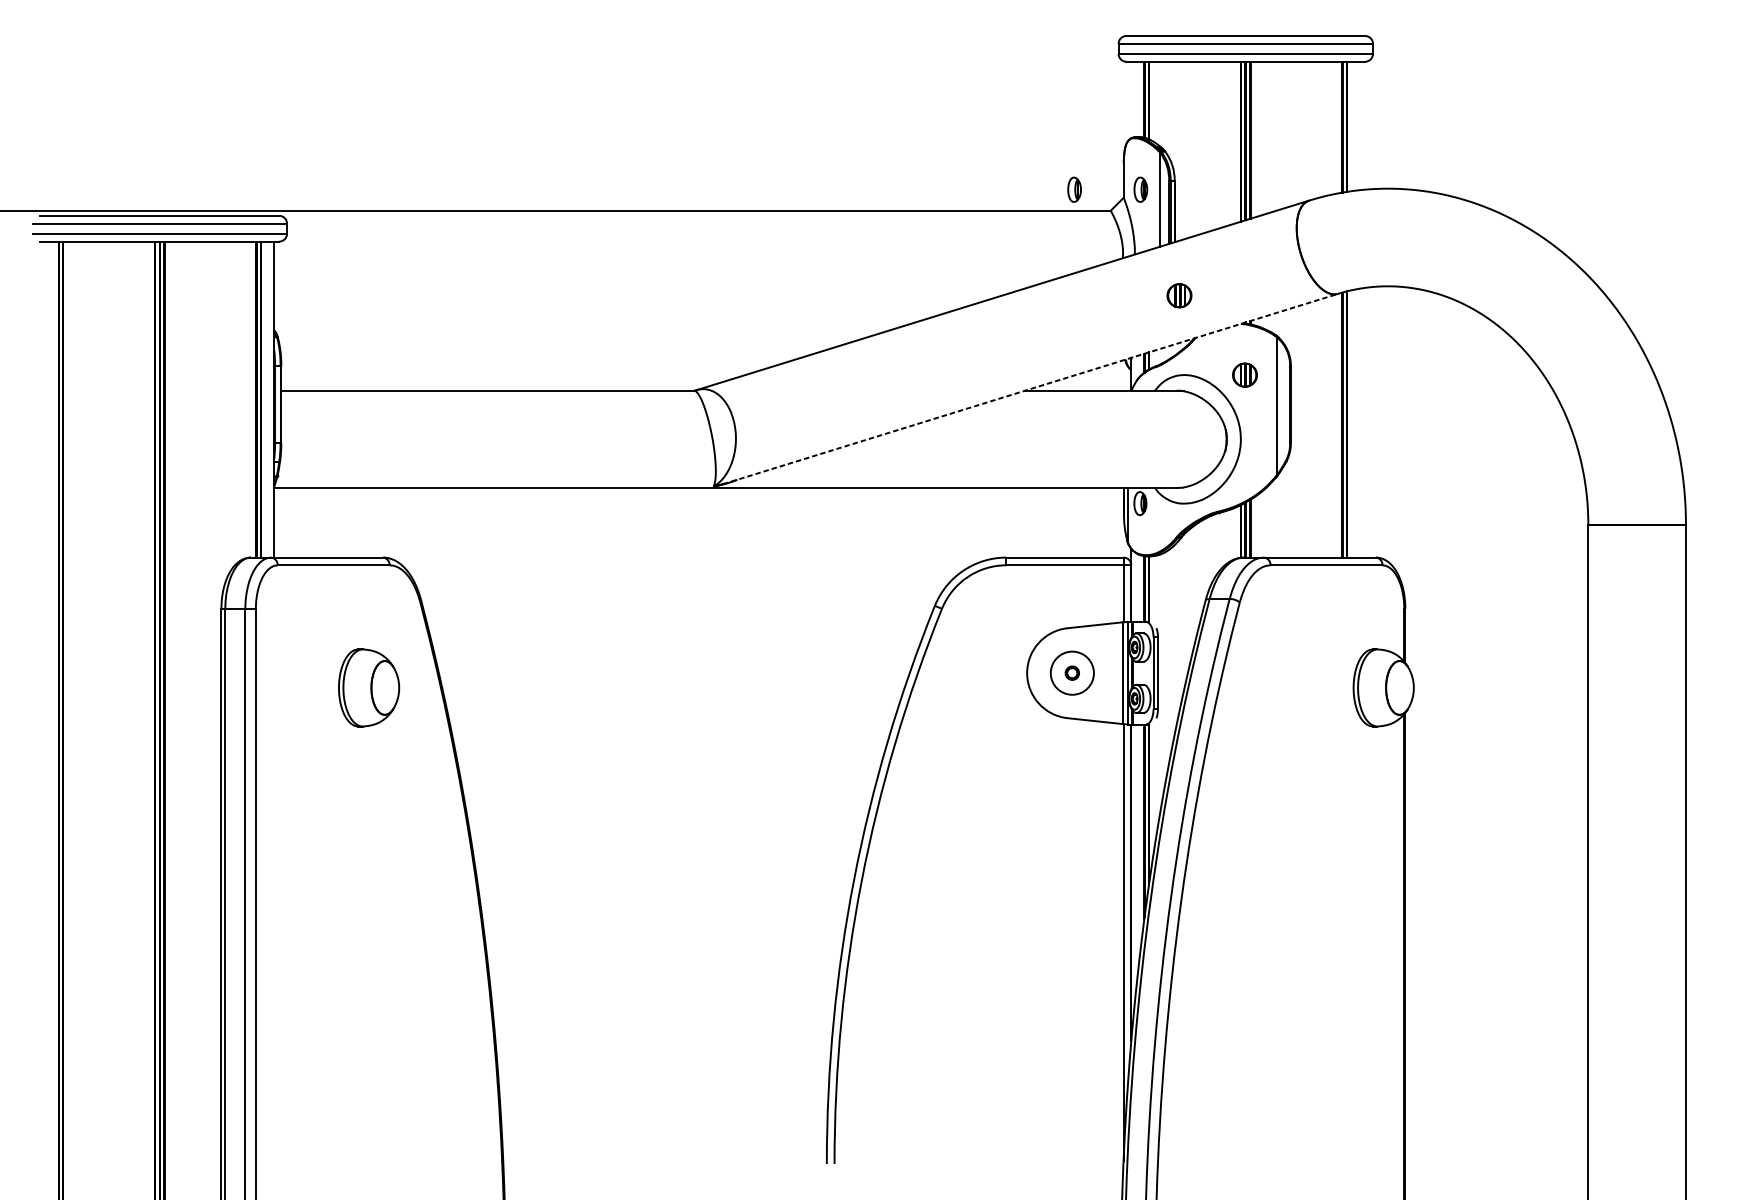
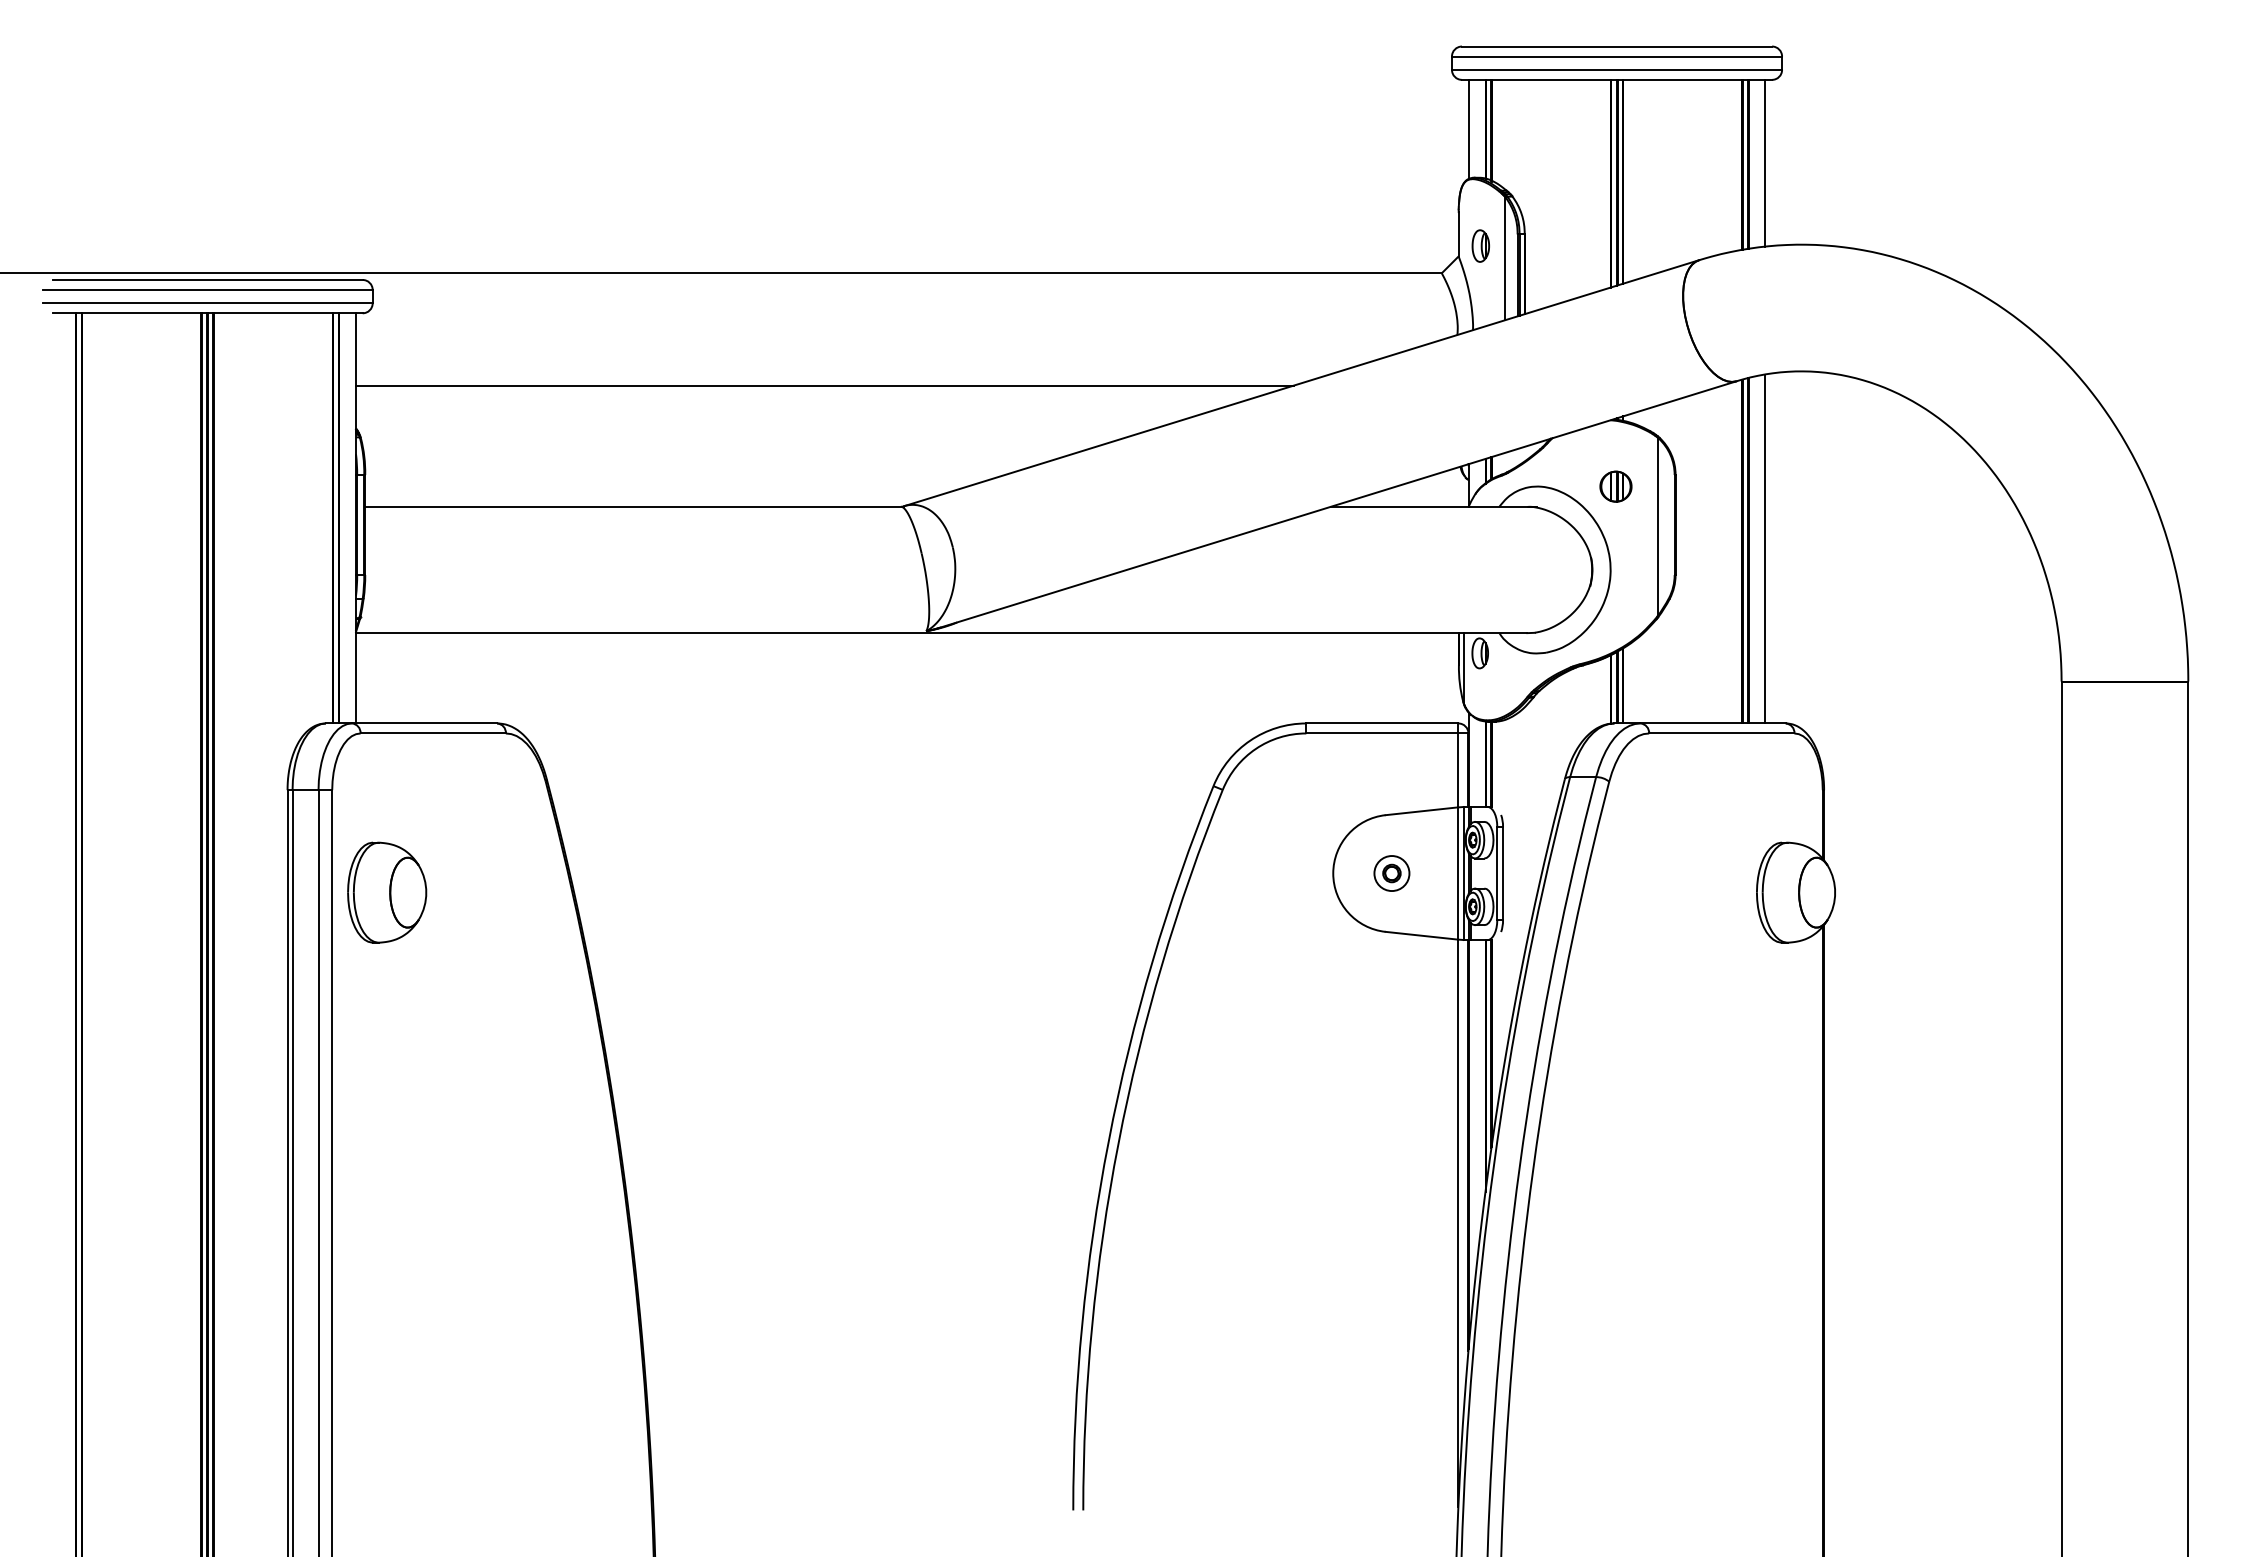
line: (1131, 99) -> (1468, 129), added
line: (1360, 125) -> (1765, 162), added
part: (1074, 189) -> (1394, 245), removed
part: (1179, 295) -> (1530, 383), removed
line: (635, 297) -> (824, 385), added
line: (1030, 388) -> (1337, 504), dashed -> solid
line: (1360, 422) -> (1765, 548), added
circle: (1072, 673) -> (1391, 873), size x0.62
part: (369, 687) -> (387, 892), moved

